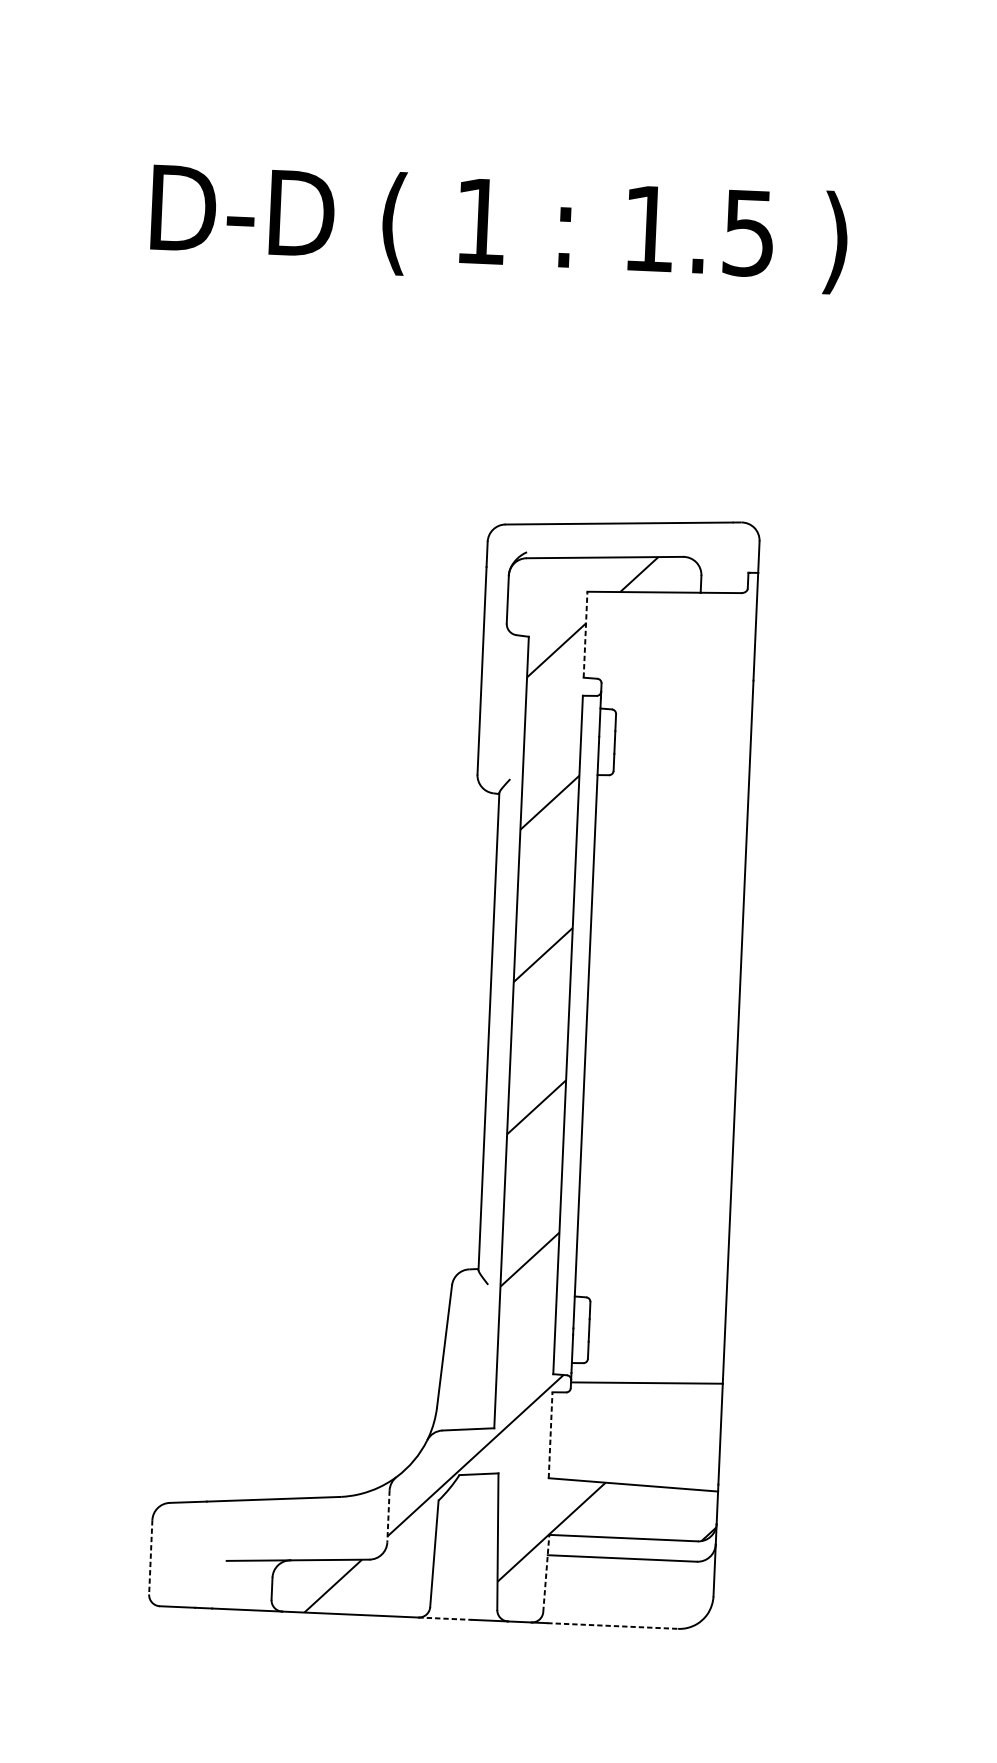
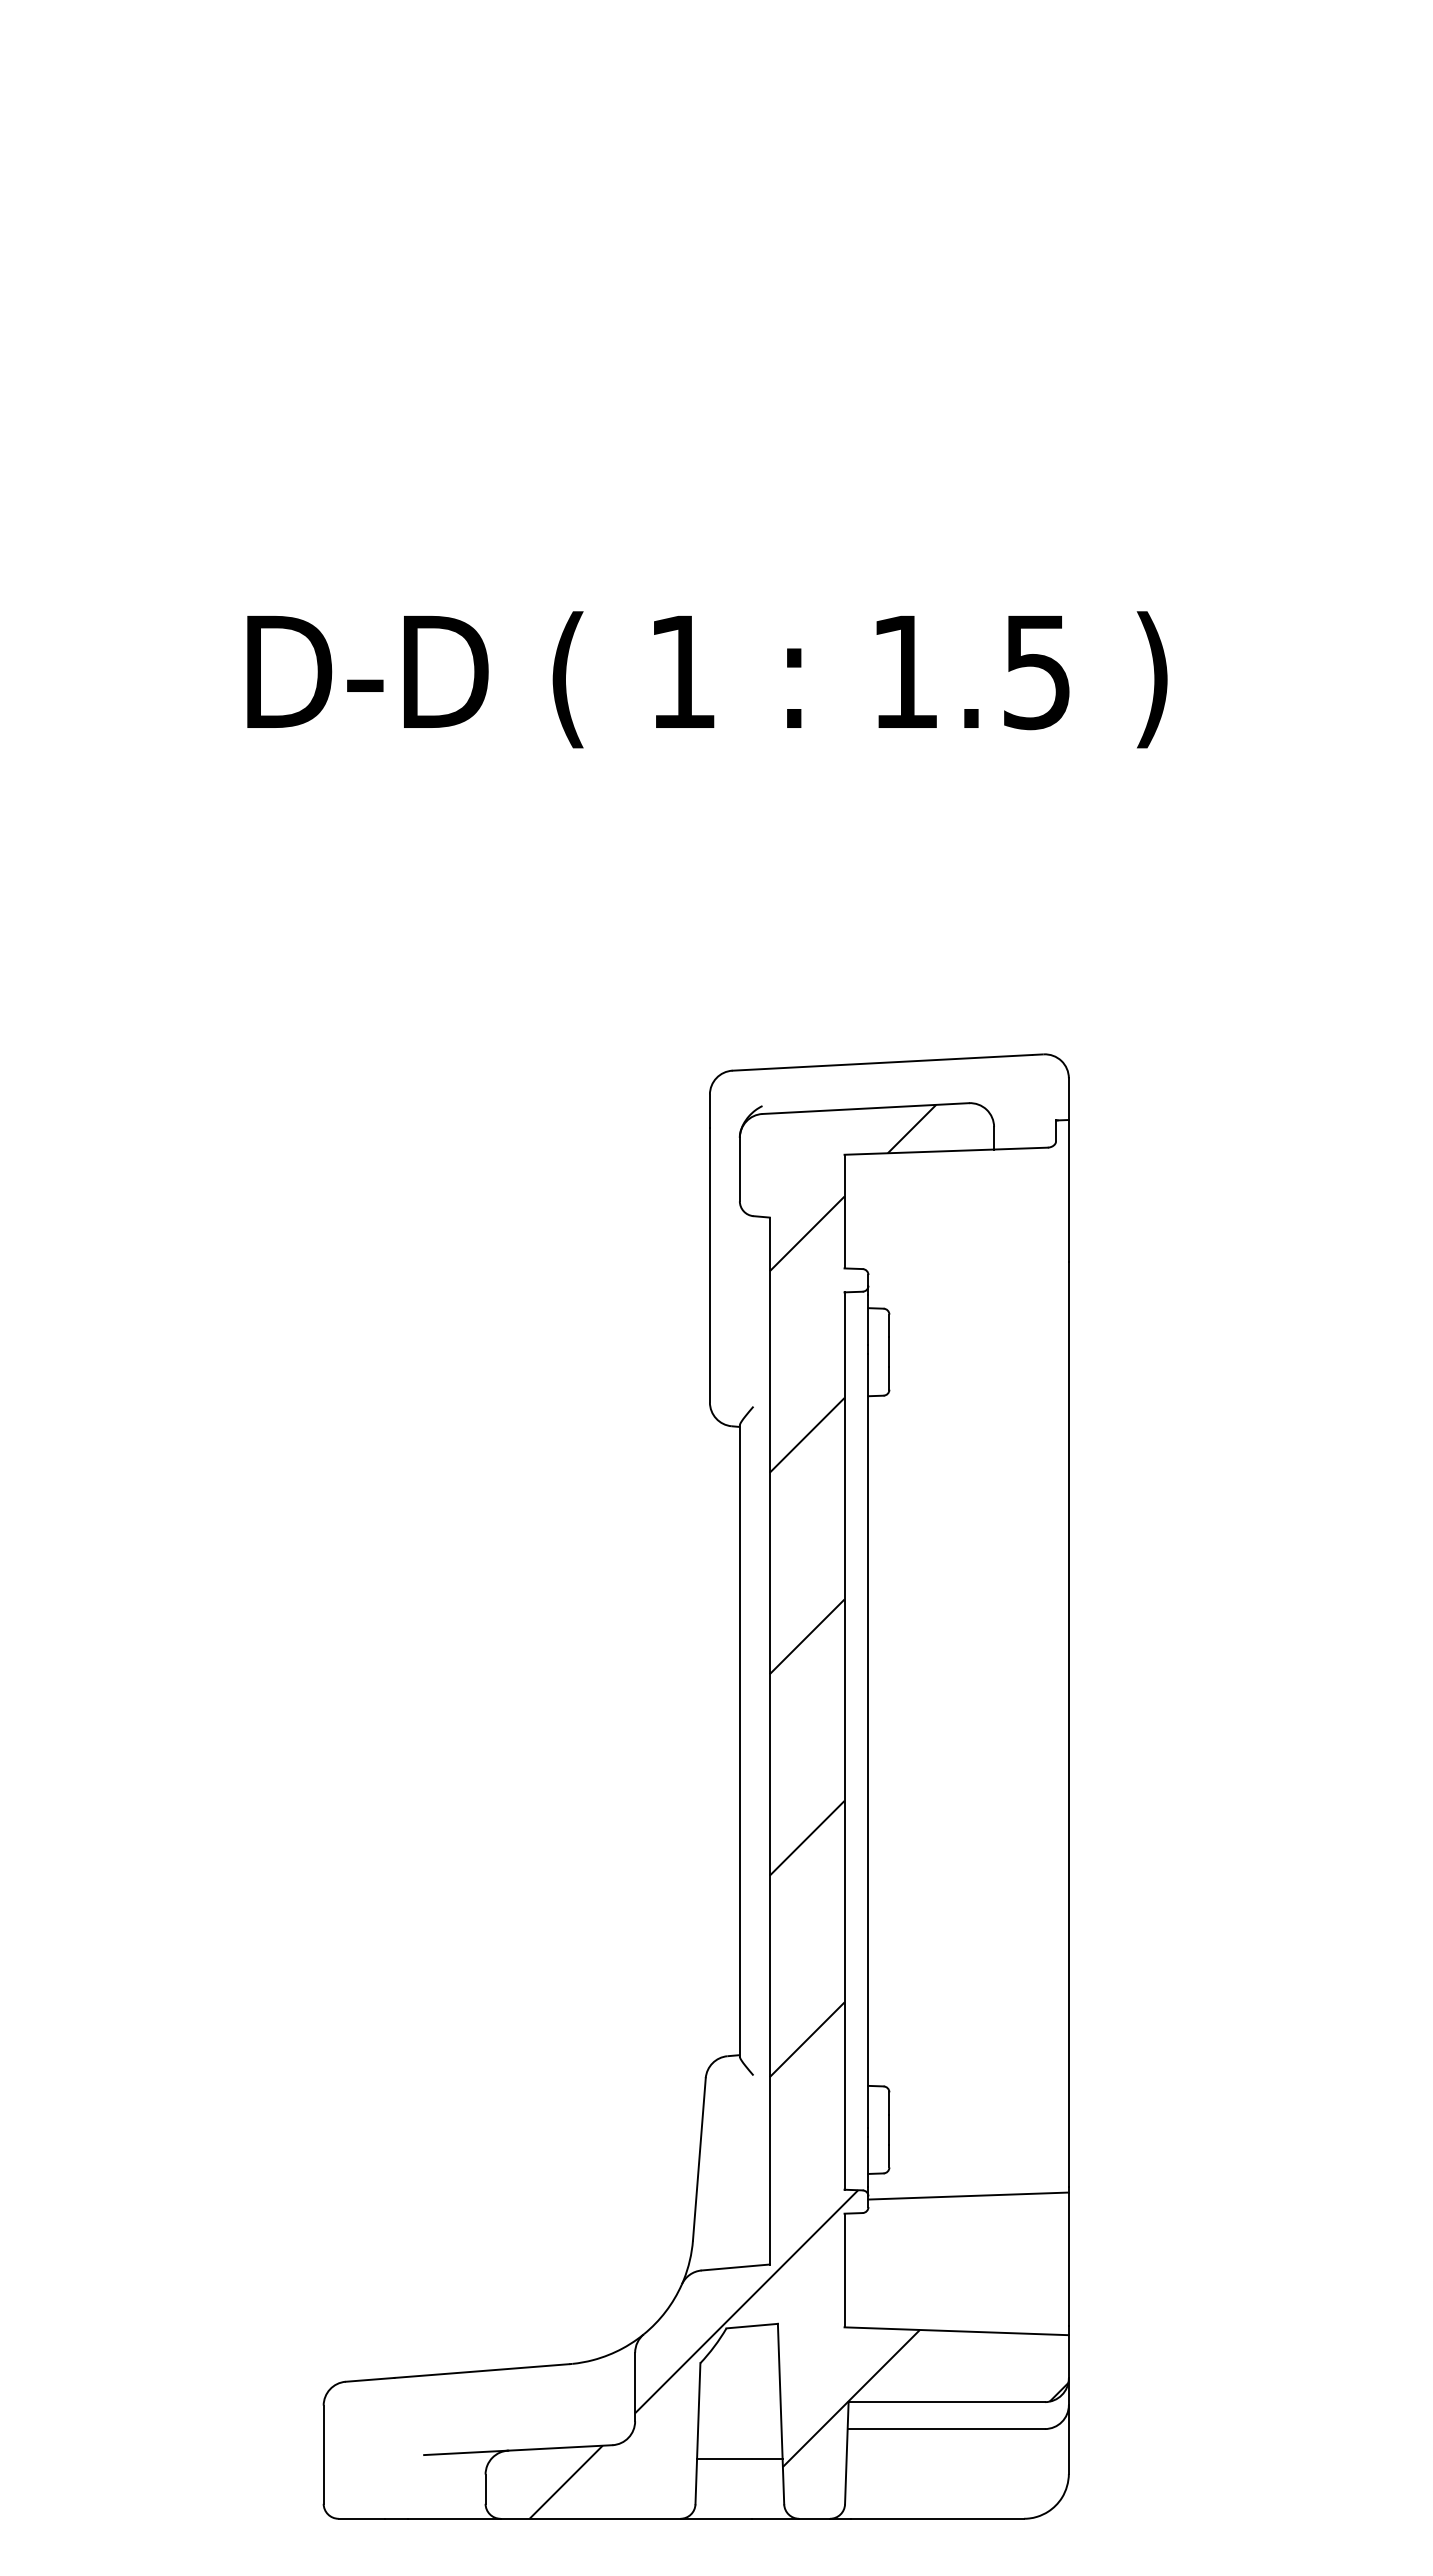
line: (585, 634) -> (844, 1211), dashed -> solid
line: (550, 1435) -> (844, 2270), dashed -> solid
line: (388, 1516) -> (635, 2387), dashed -> solid
line: (150, 1557) -> (323, 2455), dashed -> solid
line: (546, 1572) -> (846, 2452), dashed -> solid
line: (465, 1573) -> (739, 2458), added
line: (445, 1618) -> (716, 2518), dashed -> solid
line: (613, 1625) -> (938, 2518), dashed -> solid

